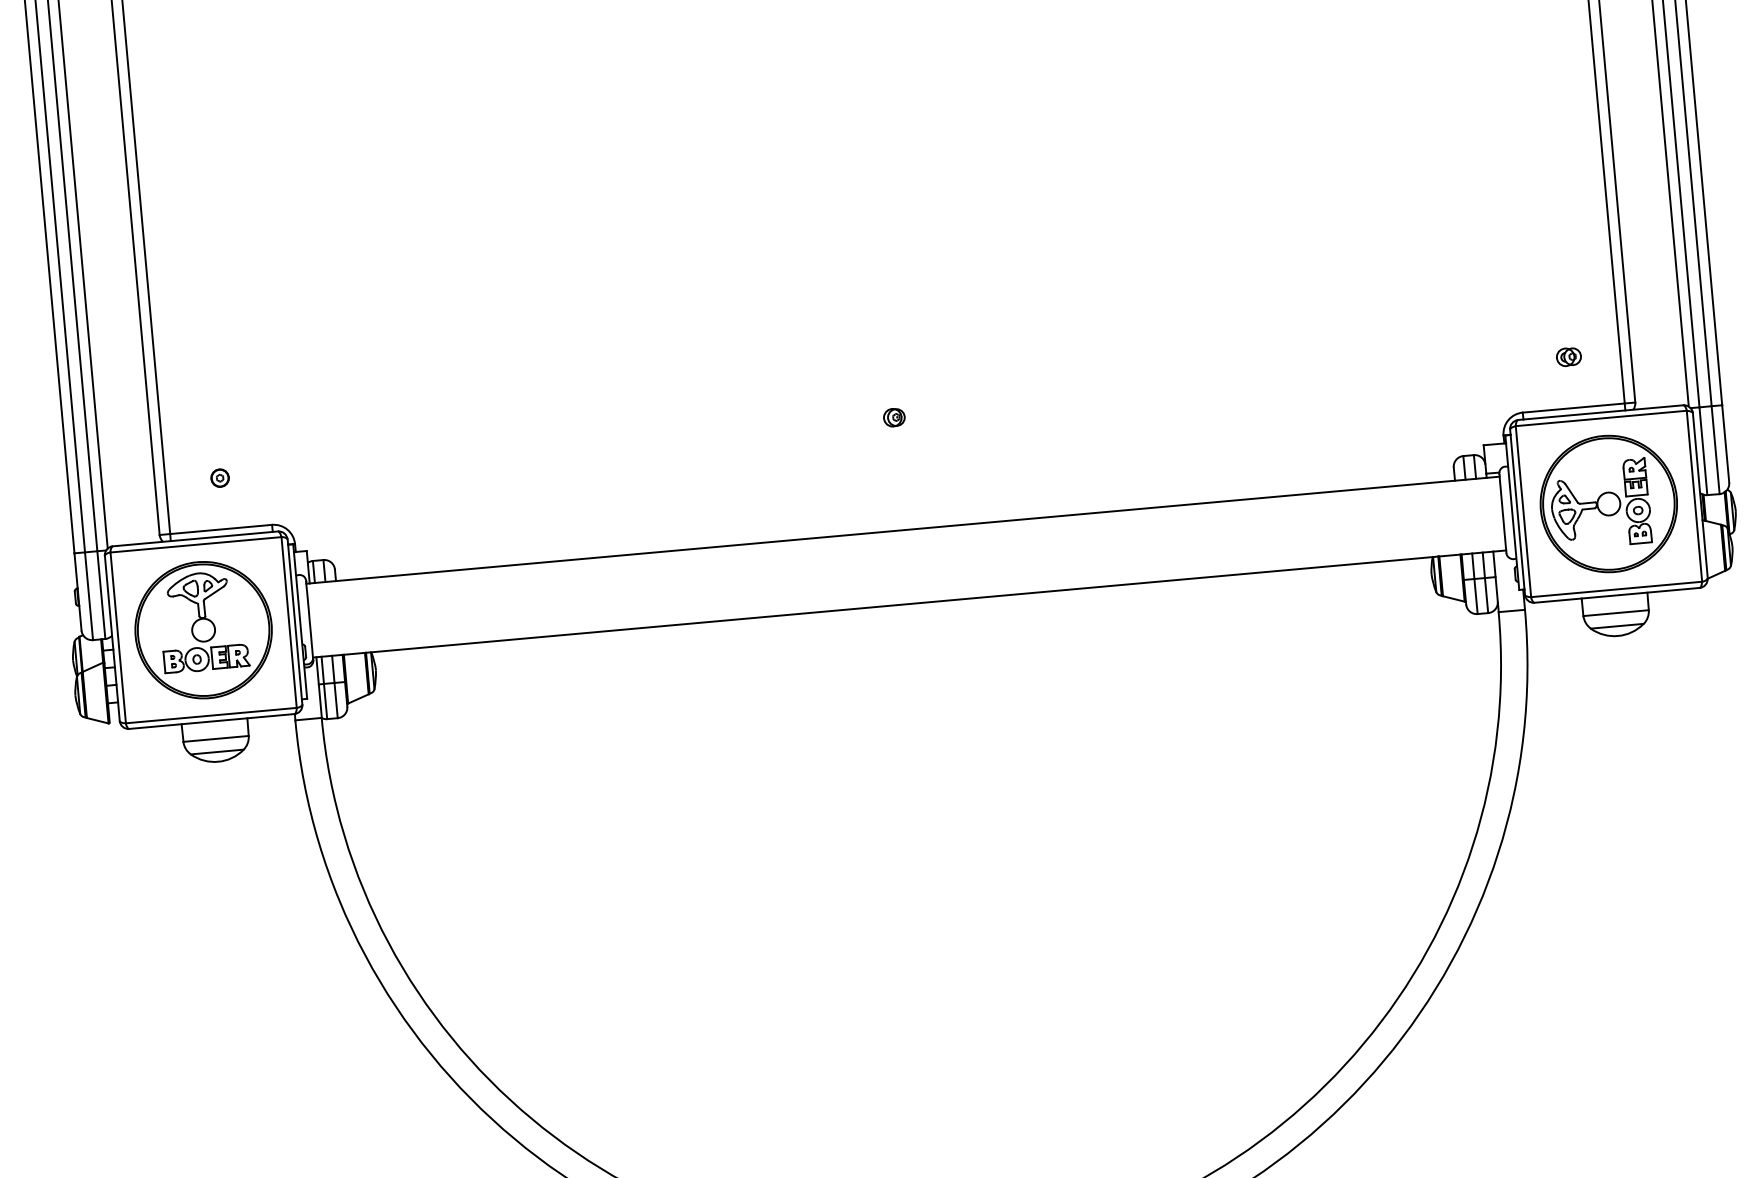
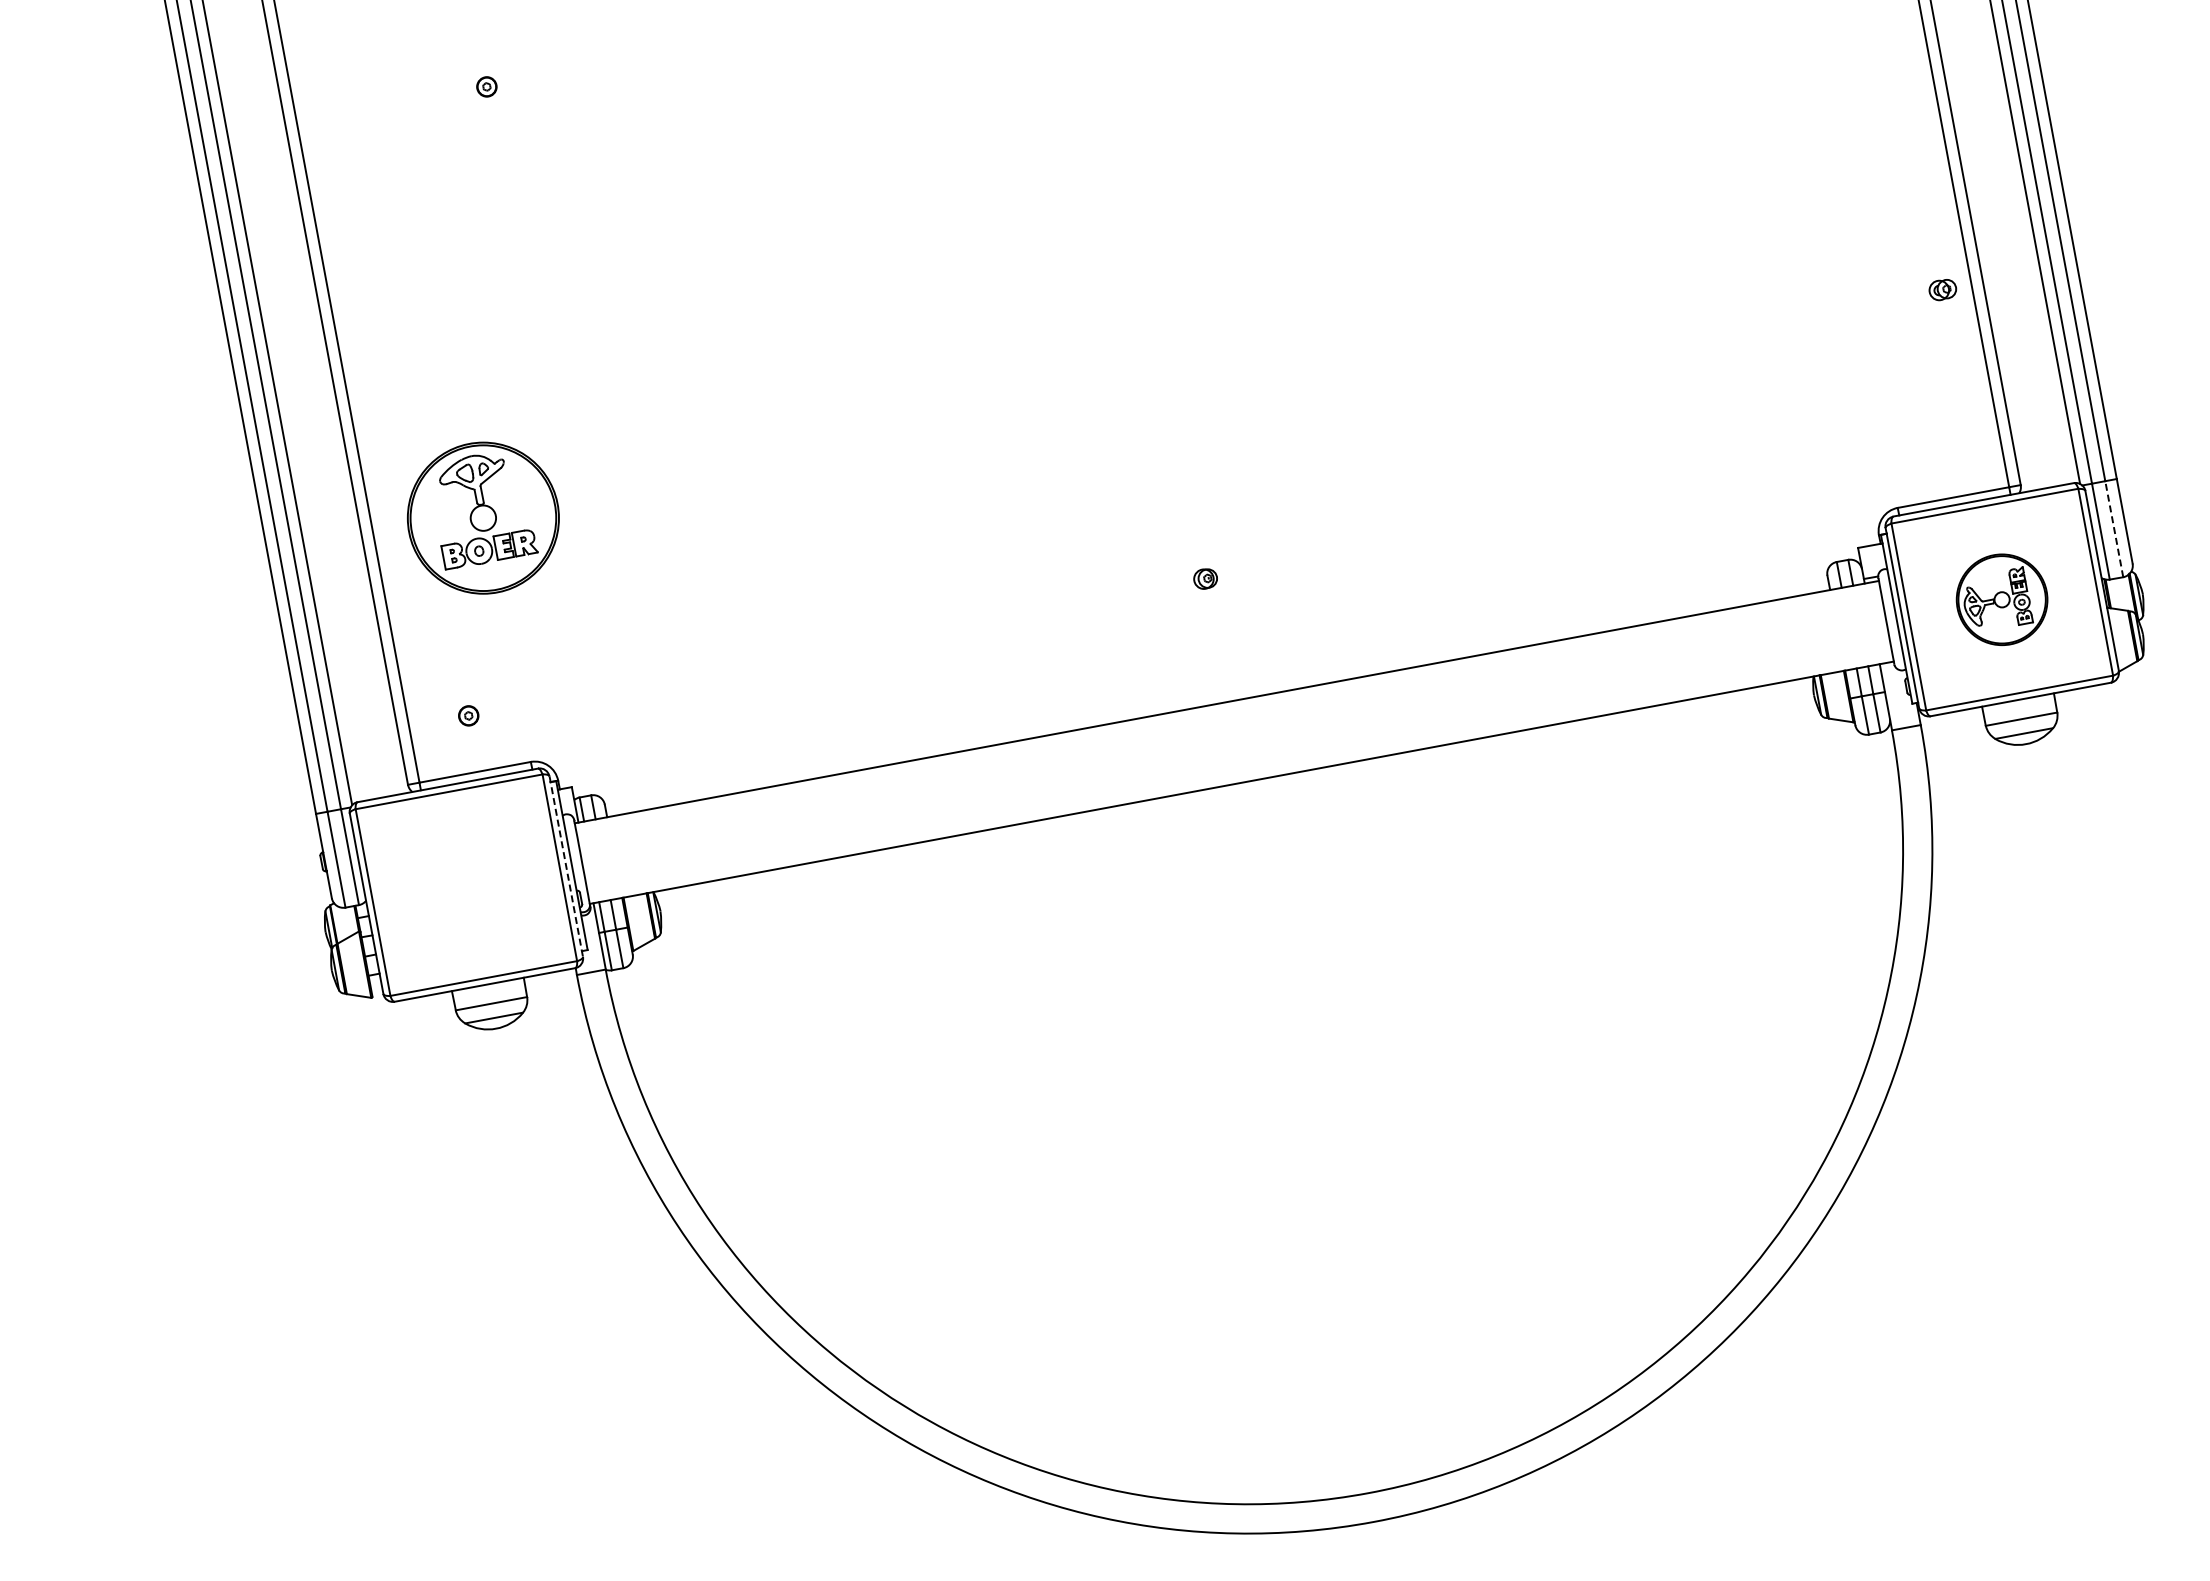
part: (1568, 357) -> (1942, 290), moved
line: (1715, 450) -> (2114, 529), solid -> dashed
part: (1608, 503) -> (2001, 599), size x0.6
line: (295, 621) -> (566, 866), solid -> dashed
part: (203, 629) -> (483, 517), moved

